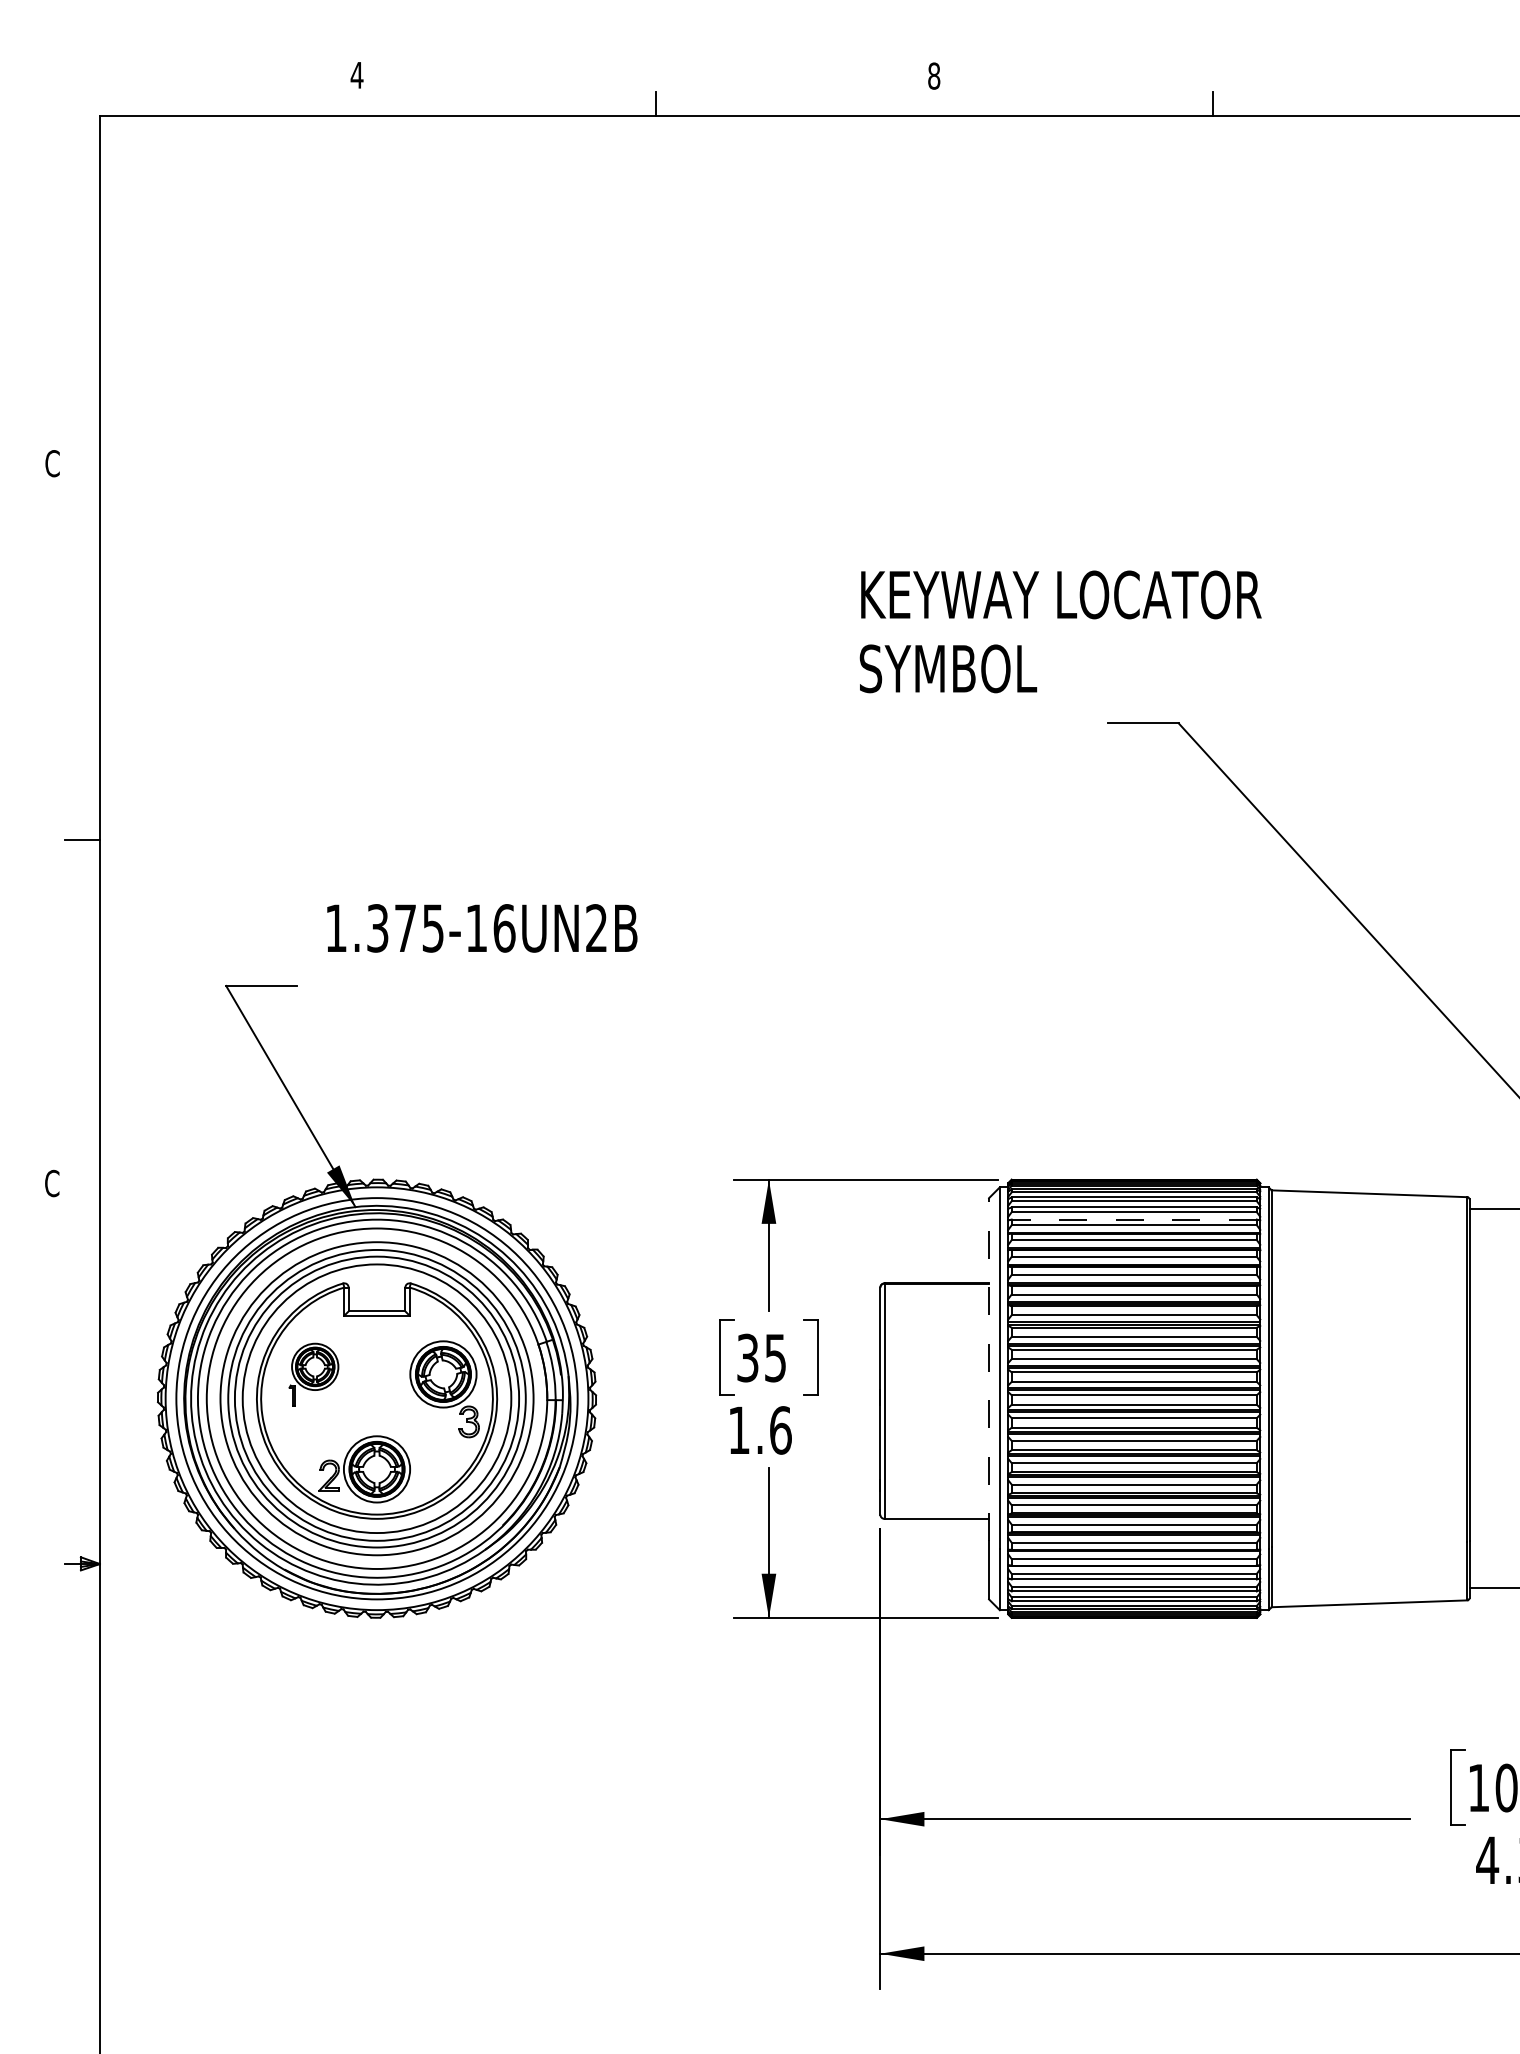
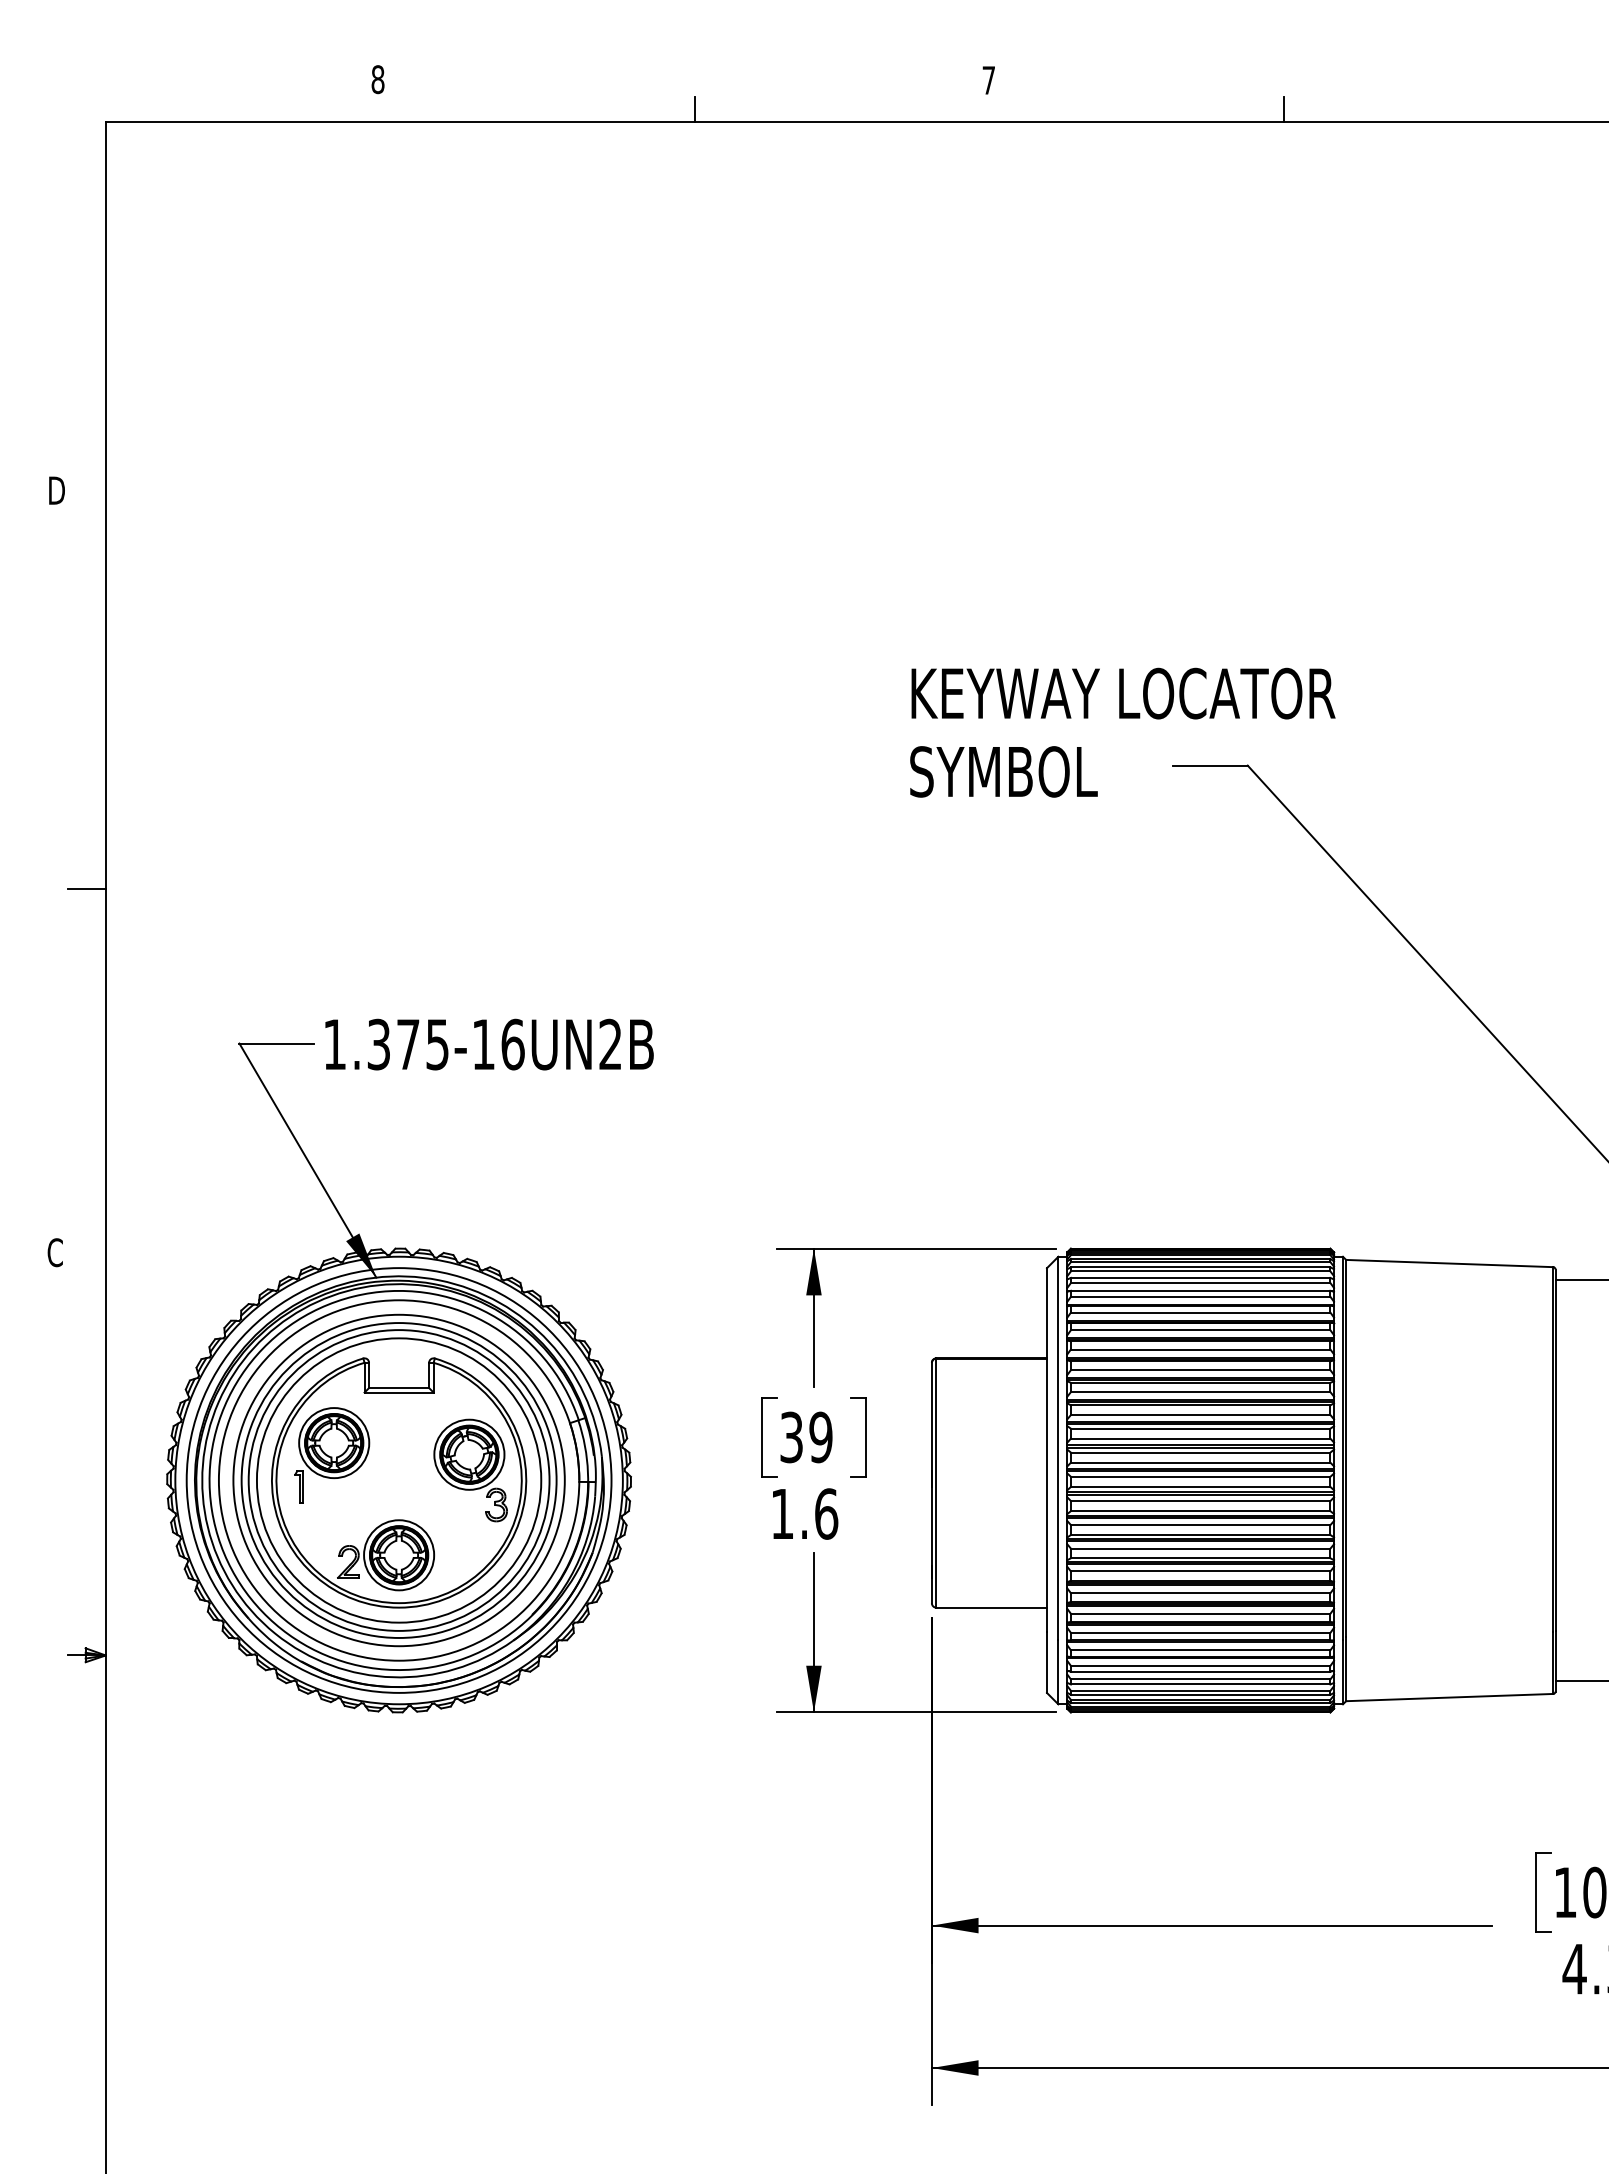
text: (356, 75) -> (377, 79), 4 -> 8
text: (933, 76) -> (988, 80), 8 -> 7
text: (53, 463) -> (56, 490), C -> D
text: (1060, 631) -> (1122, 732), moved
text: (482, 928) -> (489, 1044), moved
line: (1134, 1219) -> (1200, 1290), dashed -> solid
text: (775, 1358) -> (820, 1437), 35 -> 39
line: (989, 1369) -> (1047, 1449), dashed -> solid
part: (314, 1375) -> (332, 1455), size x1.43

